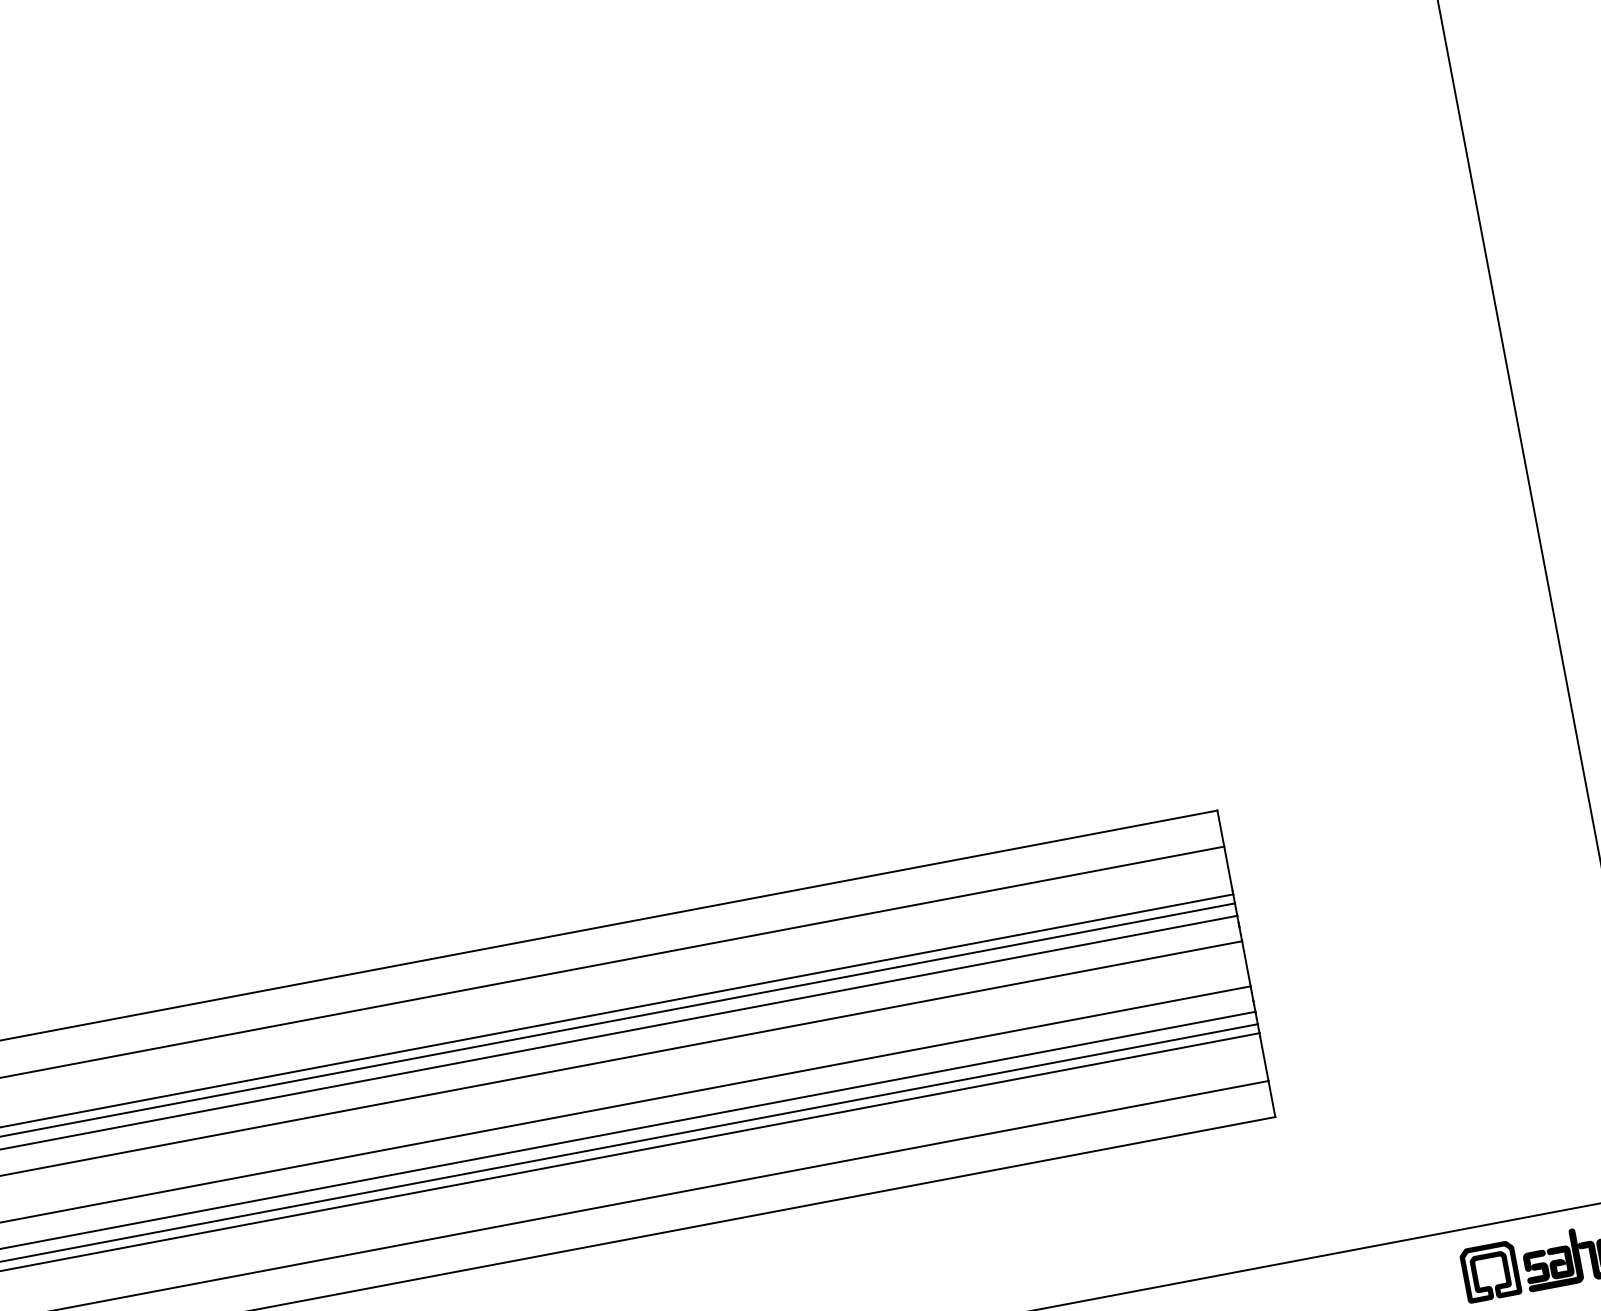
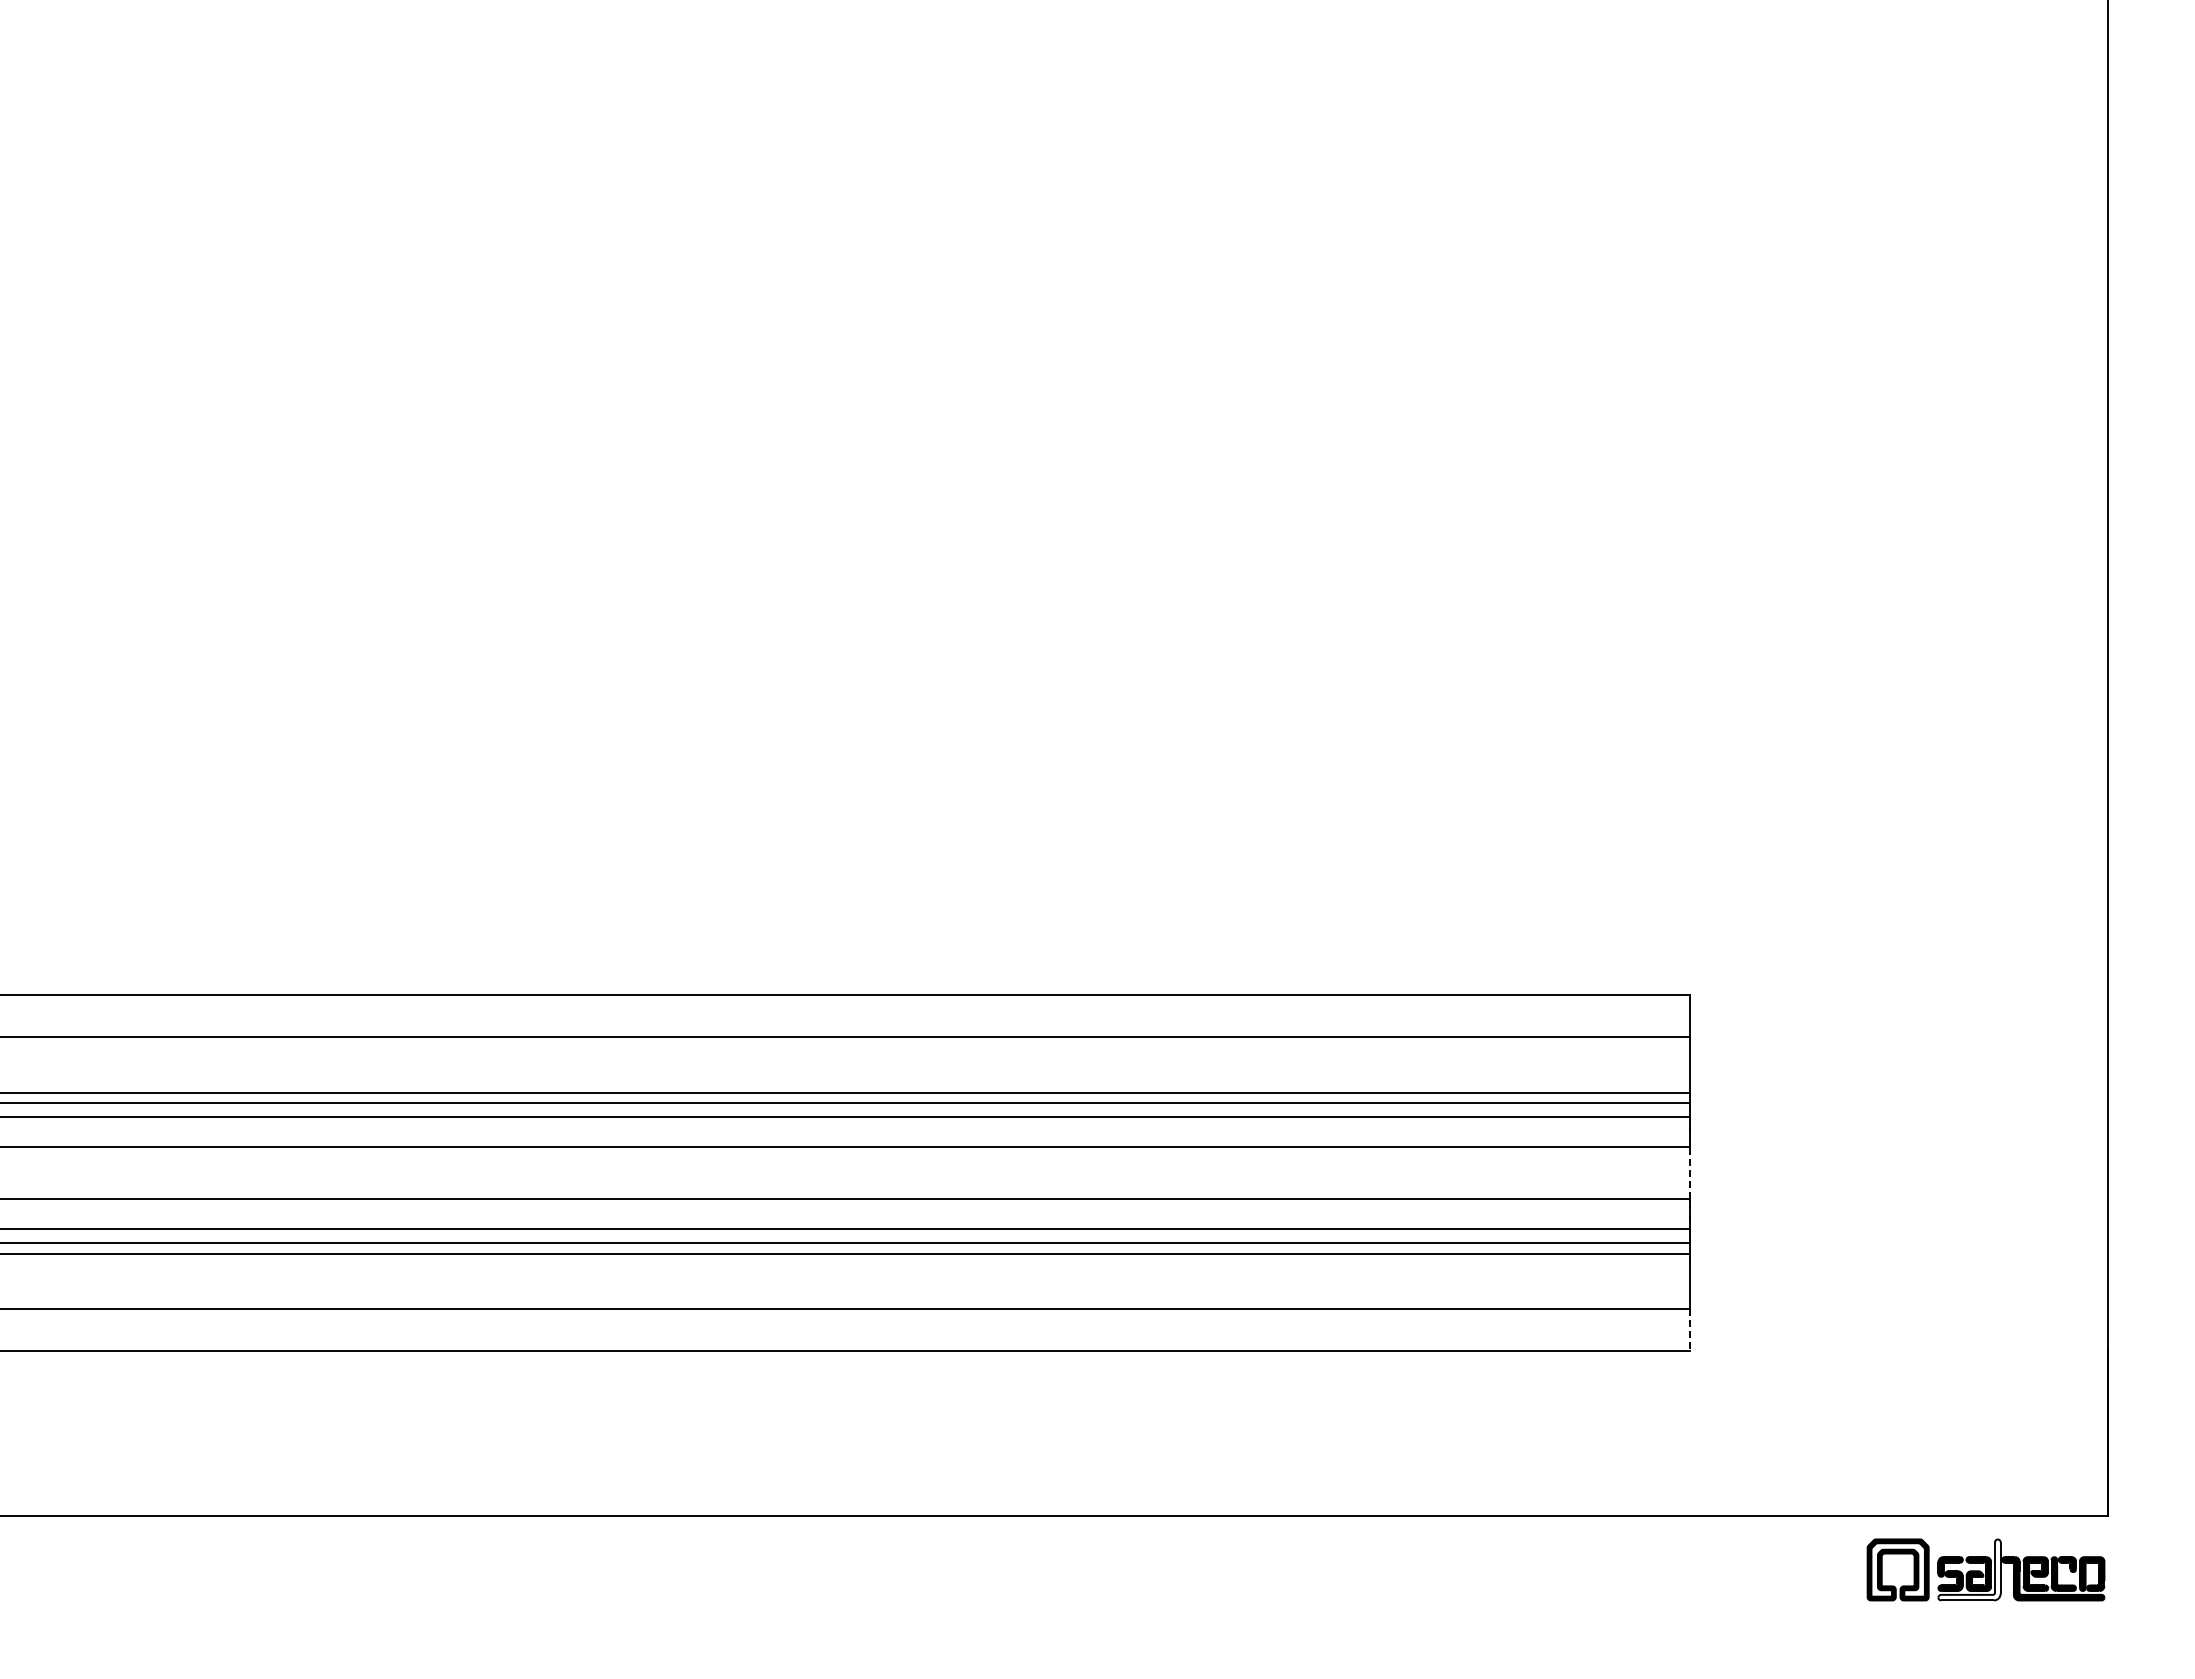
line: (1245, 963) -> (1689, 1172), solid -> dashed
line: (1271, 1099) -> (1689, 1330), solid -> dashed
fill: (1552, 1259) -> (1969, 1569), removed

